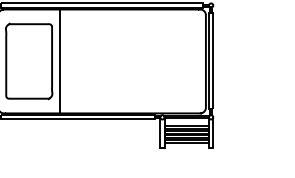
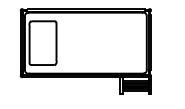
line: (60, 60) -> (61, 42), removed

